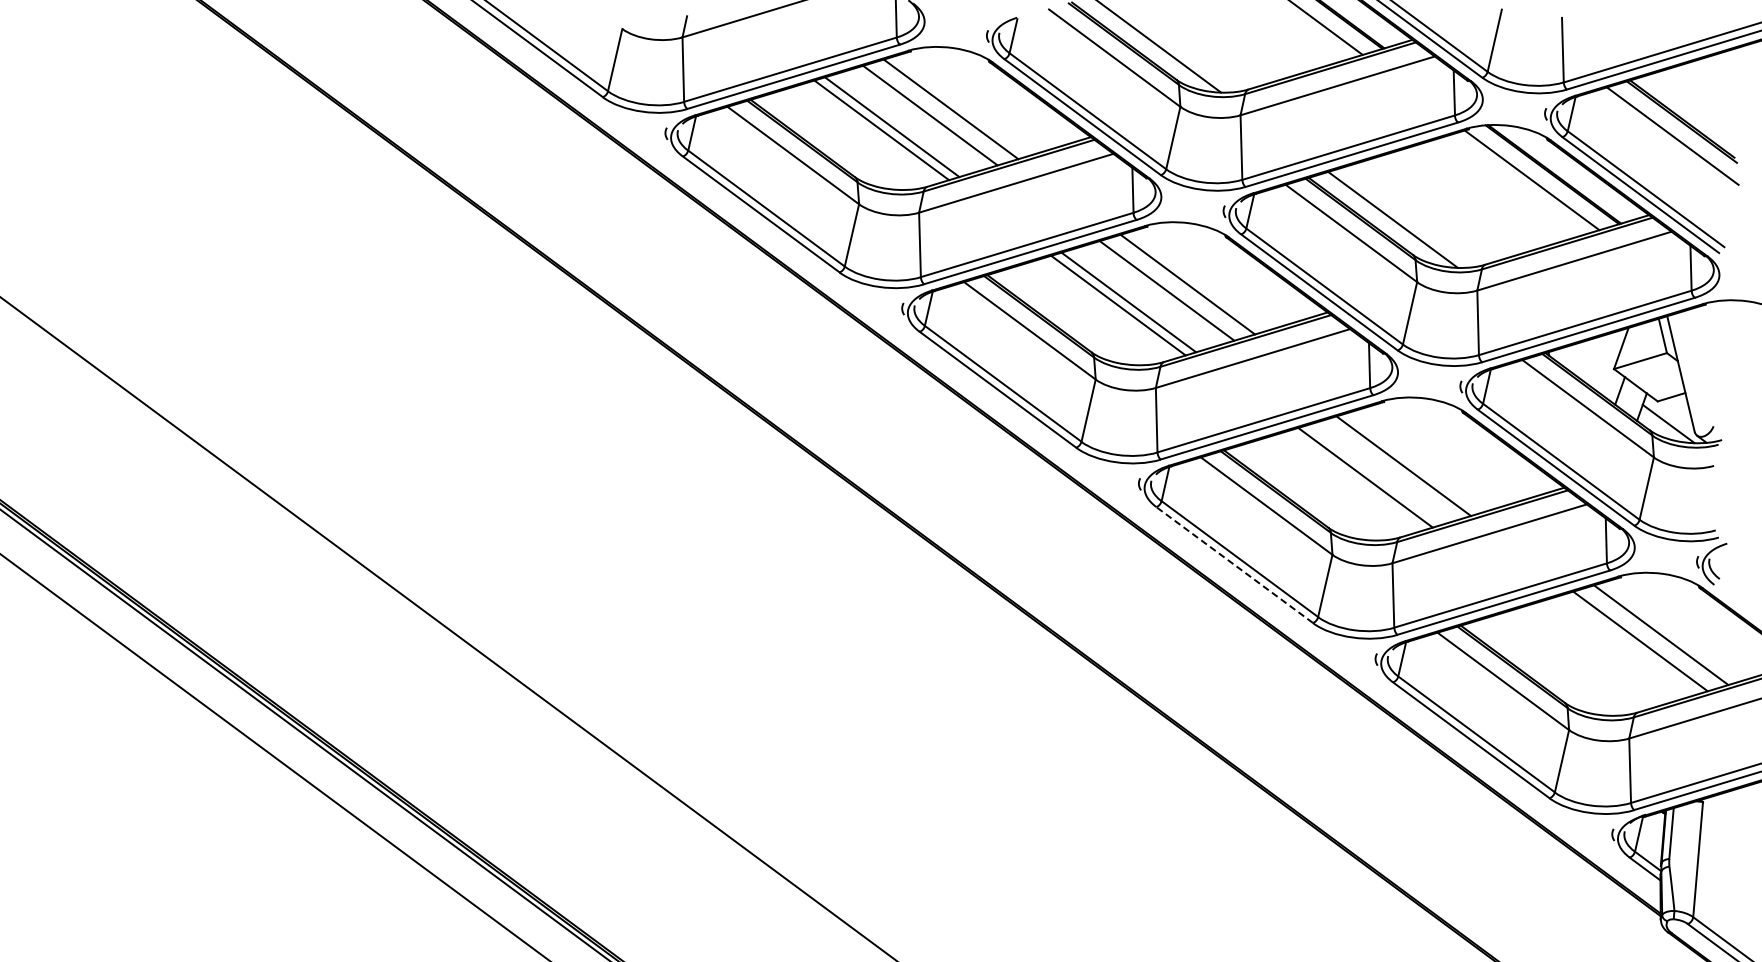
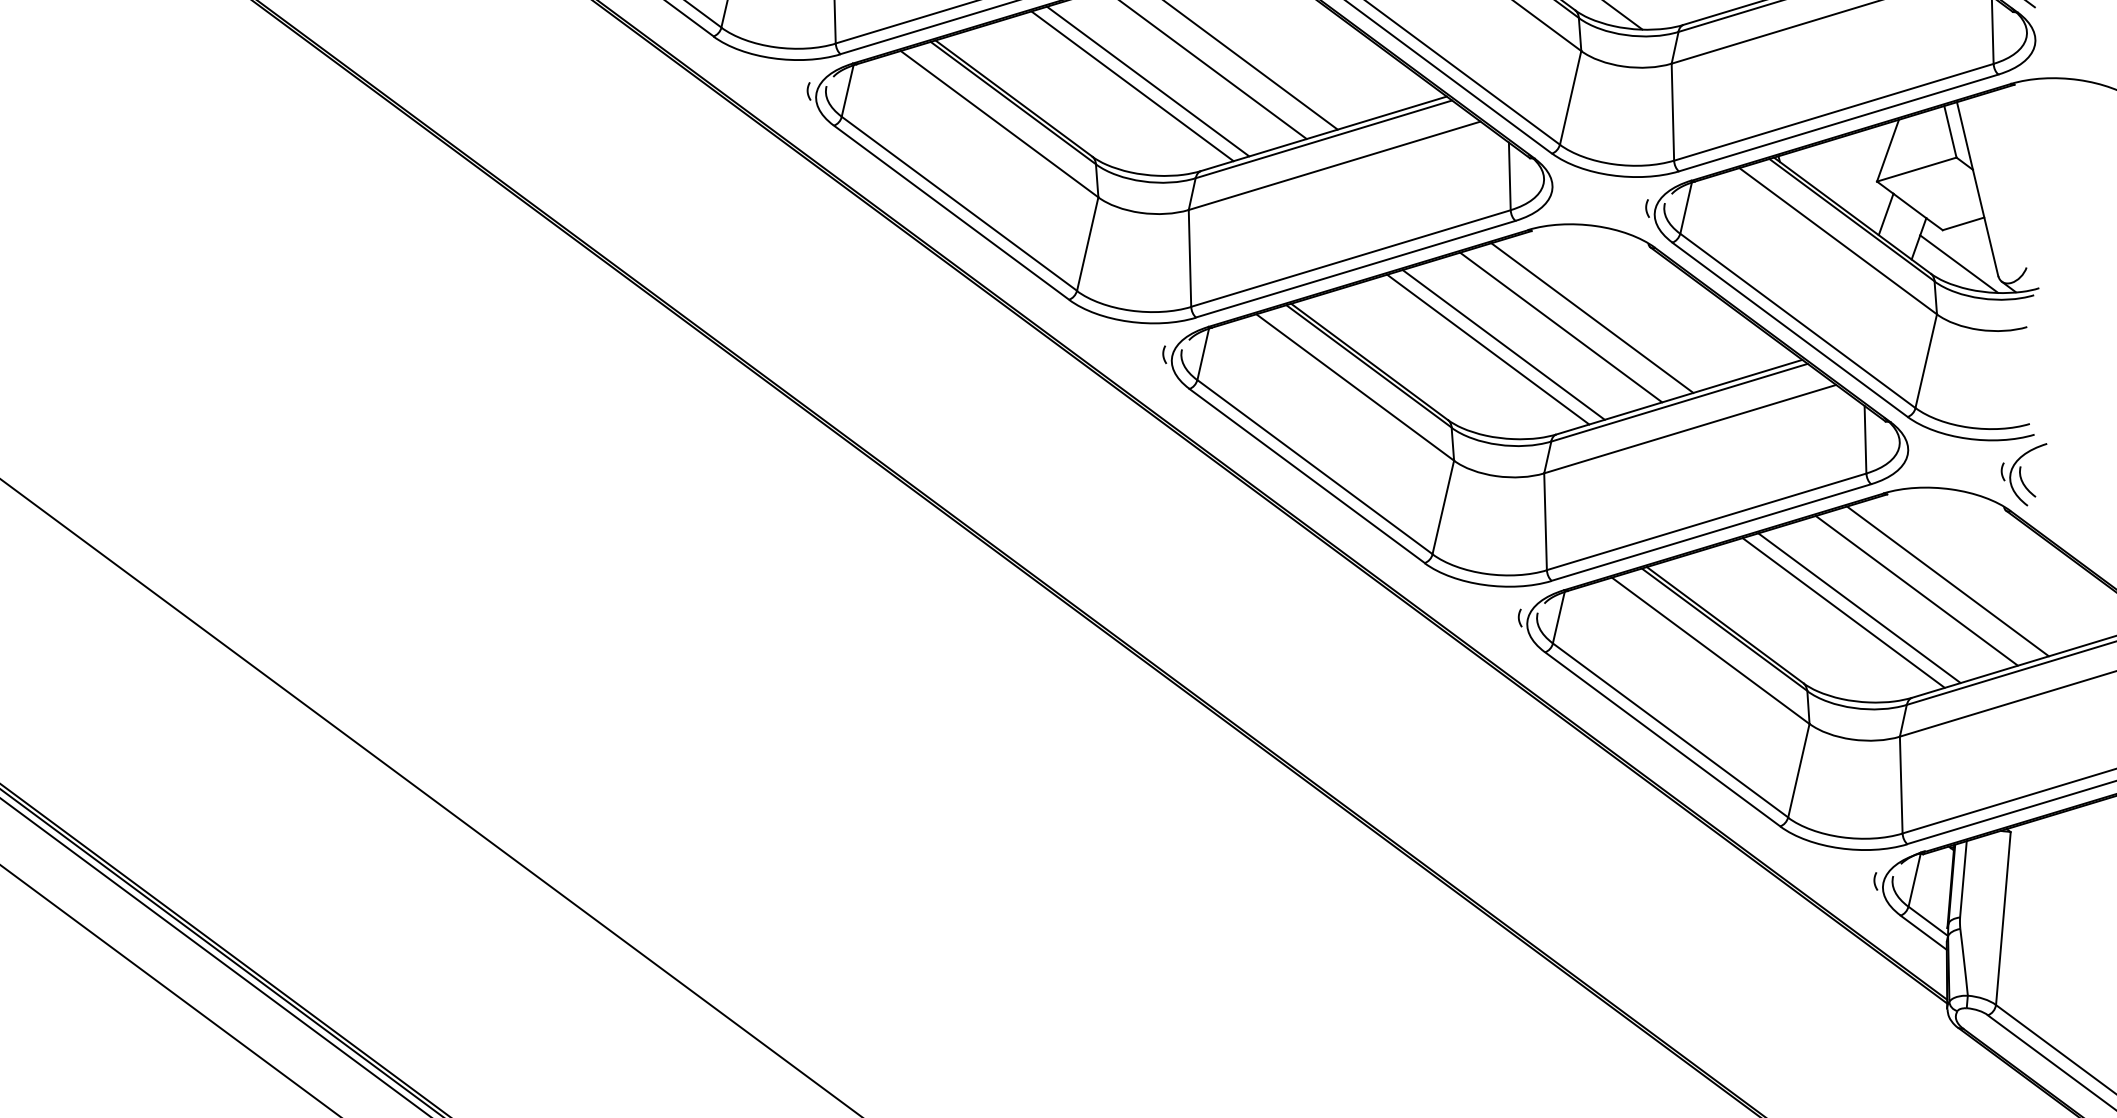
line: (1424, 459) -> (1592, 317), added
line: (1354, 480) -> (1487, 349), added
line: (1234, 564) -> (1306, 475), dashed -> solid
line: (1601, 652) -> (1858, 607), added
line: (1591, 656) -> (1843, 613), added

